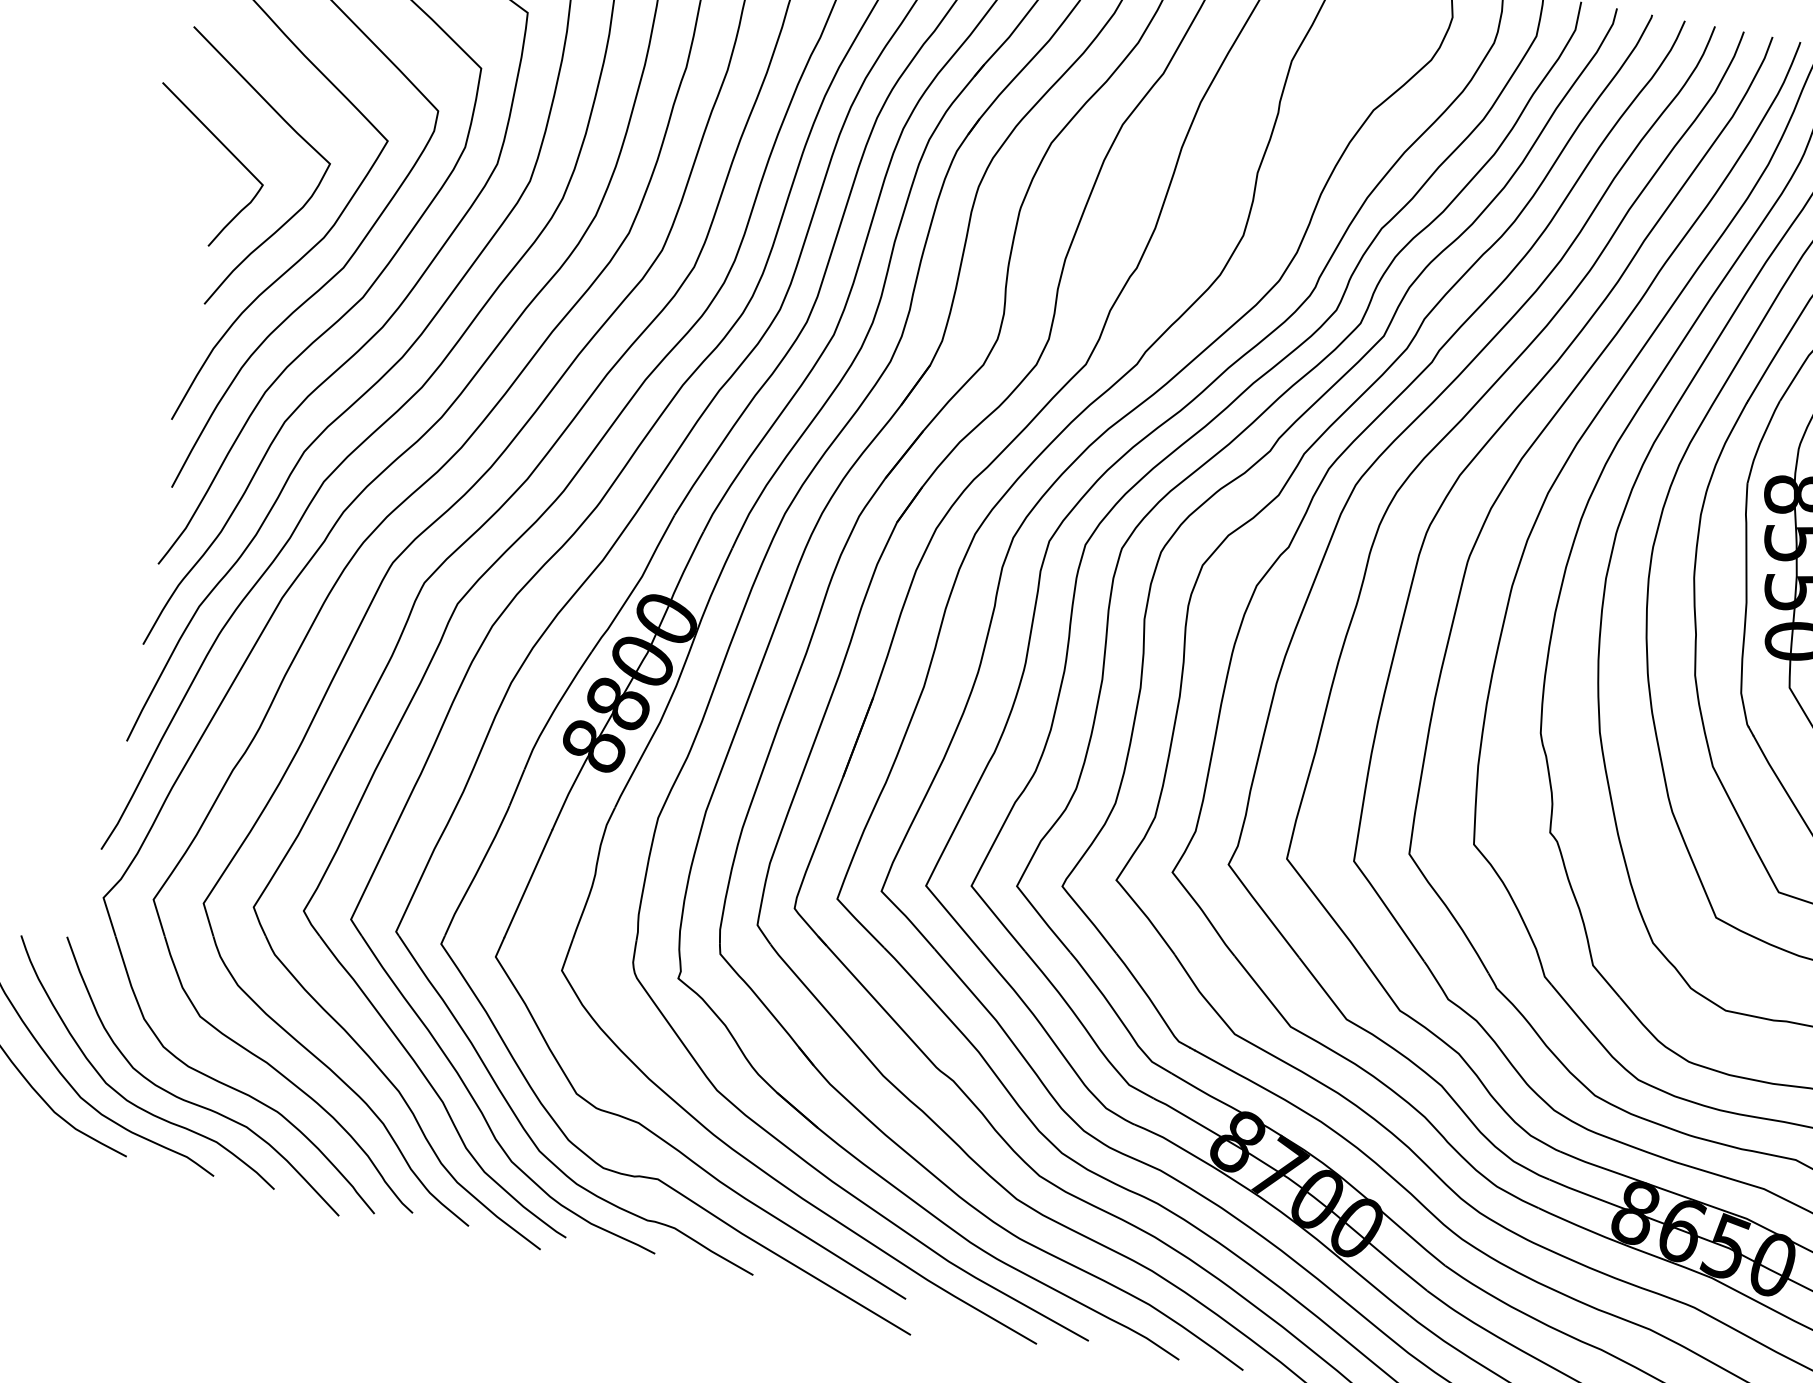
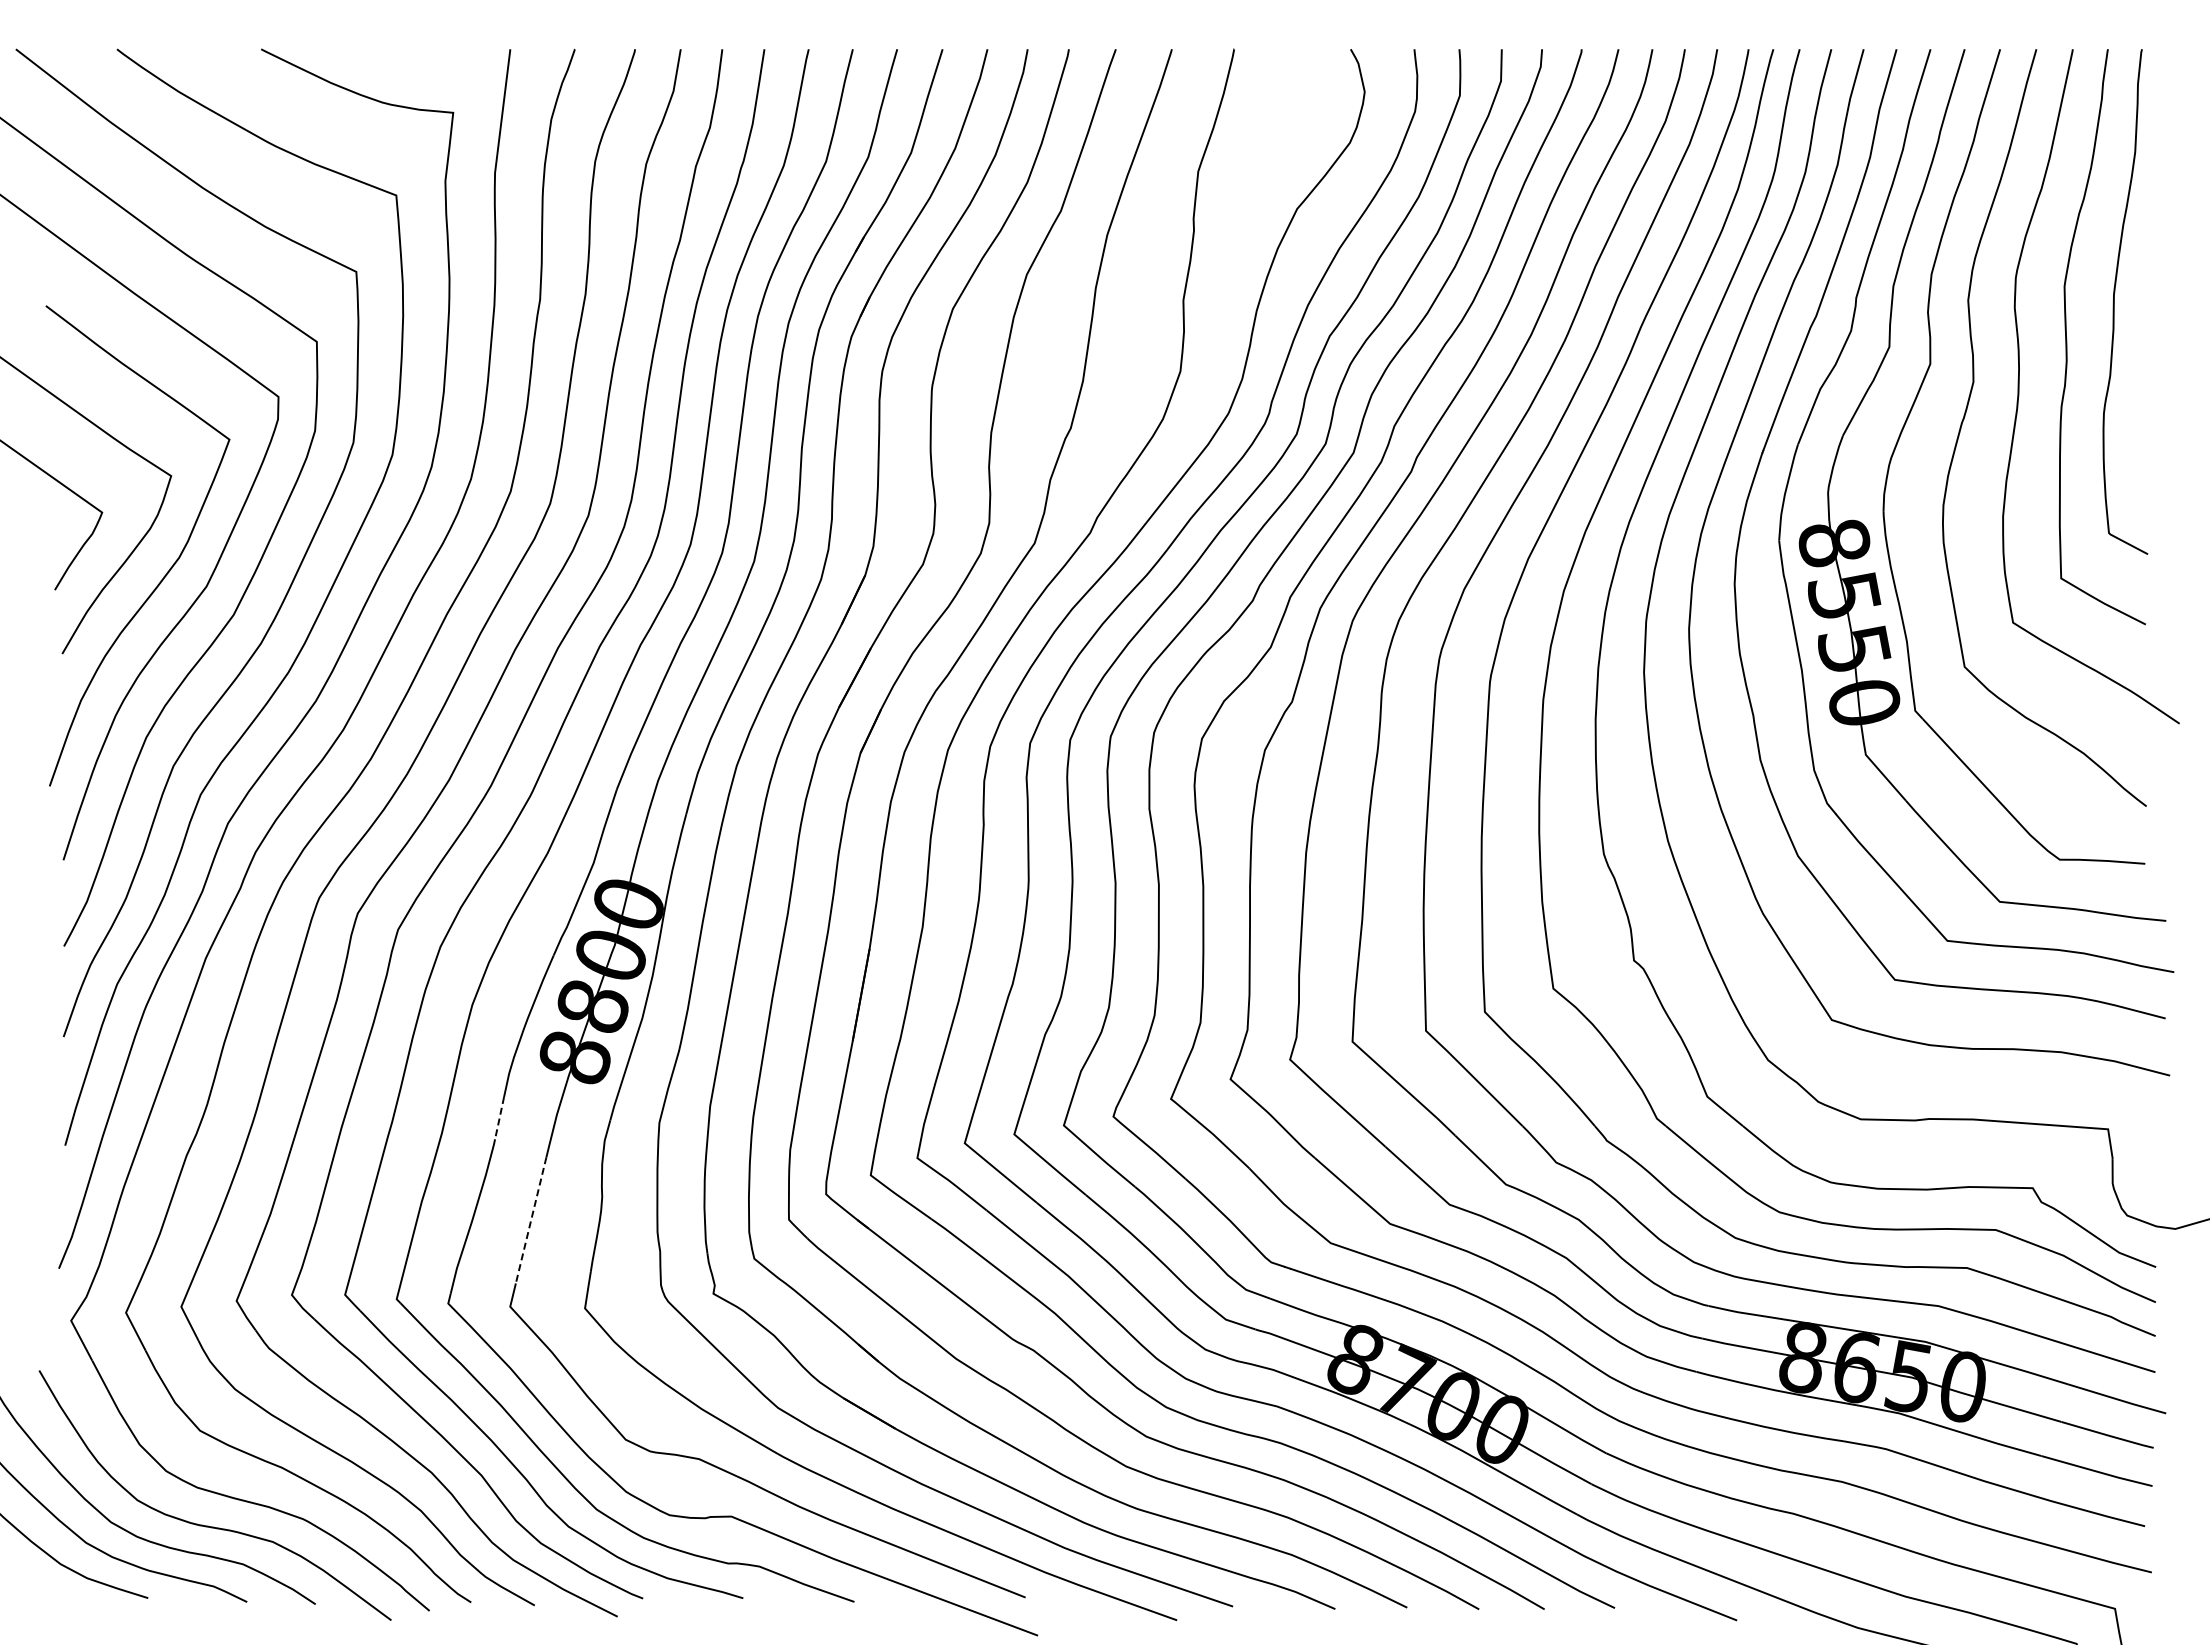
line: (516, 788) -> (499, 1118), solid -> dashed
line: (528, 883) -> (531, 1220), solid -> dashed

